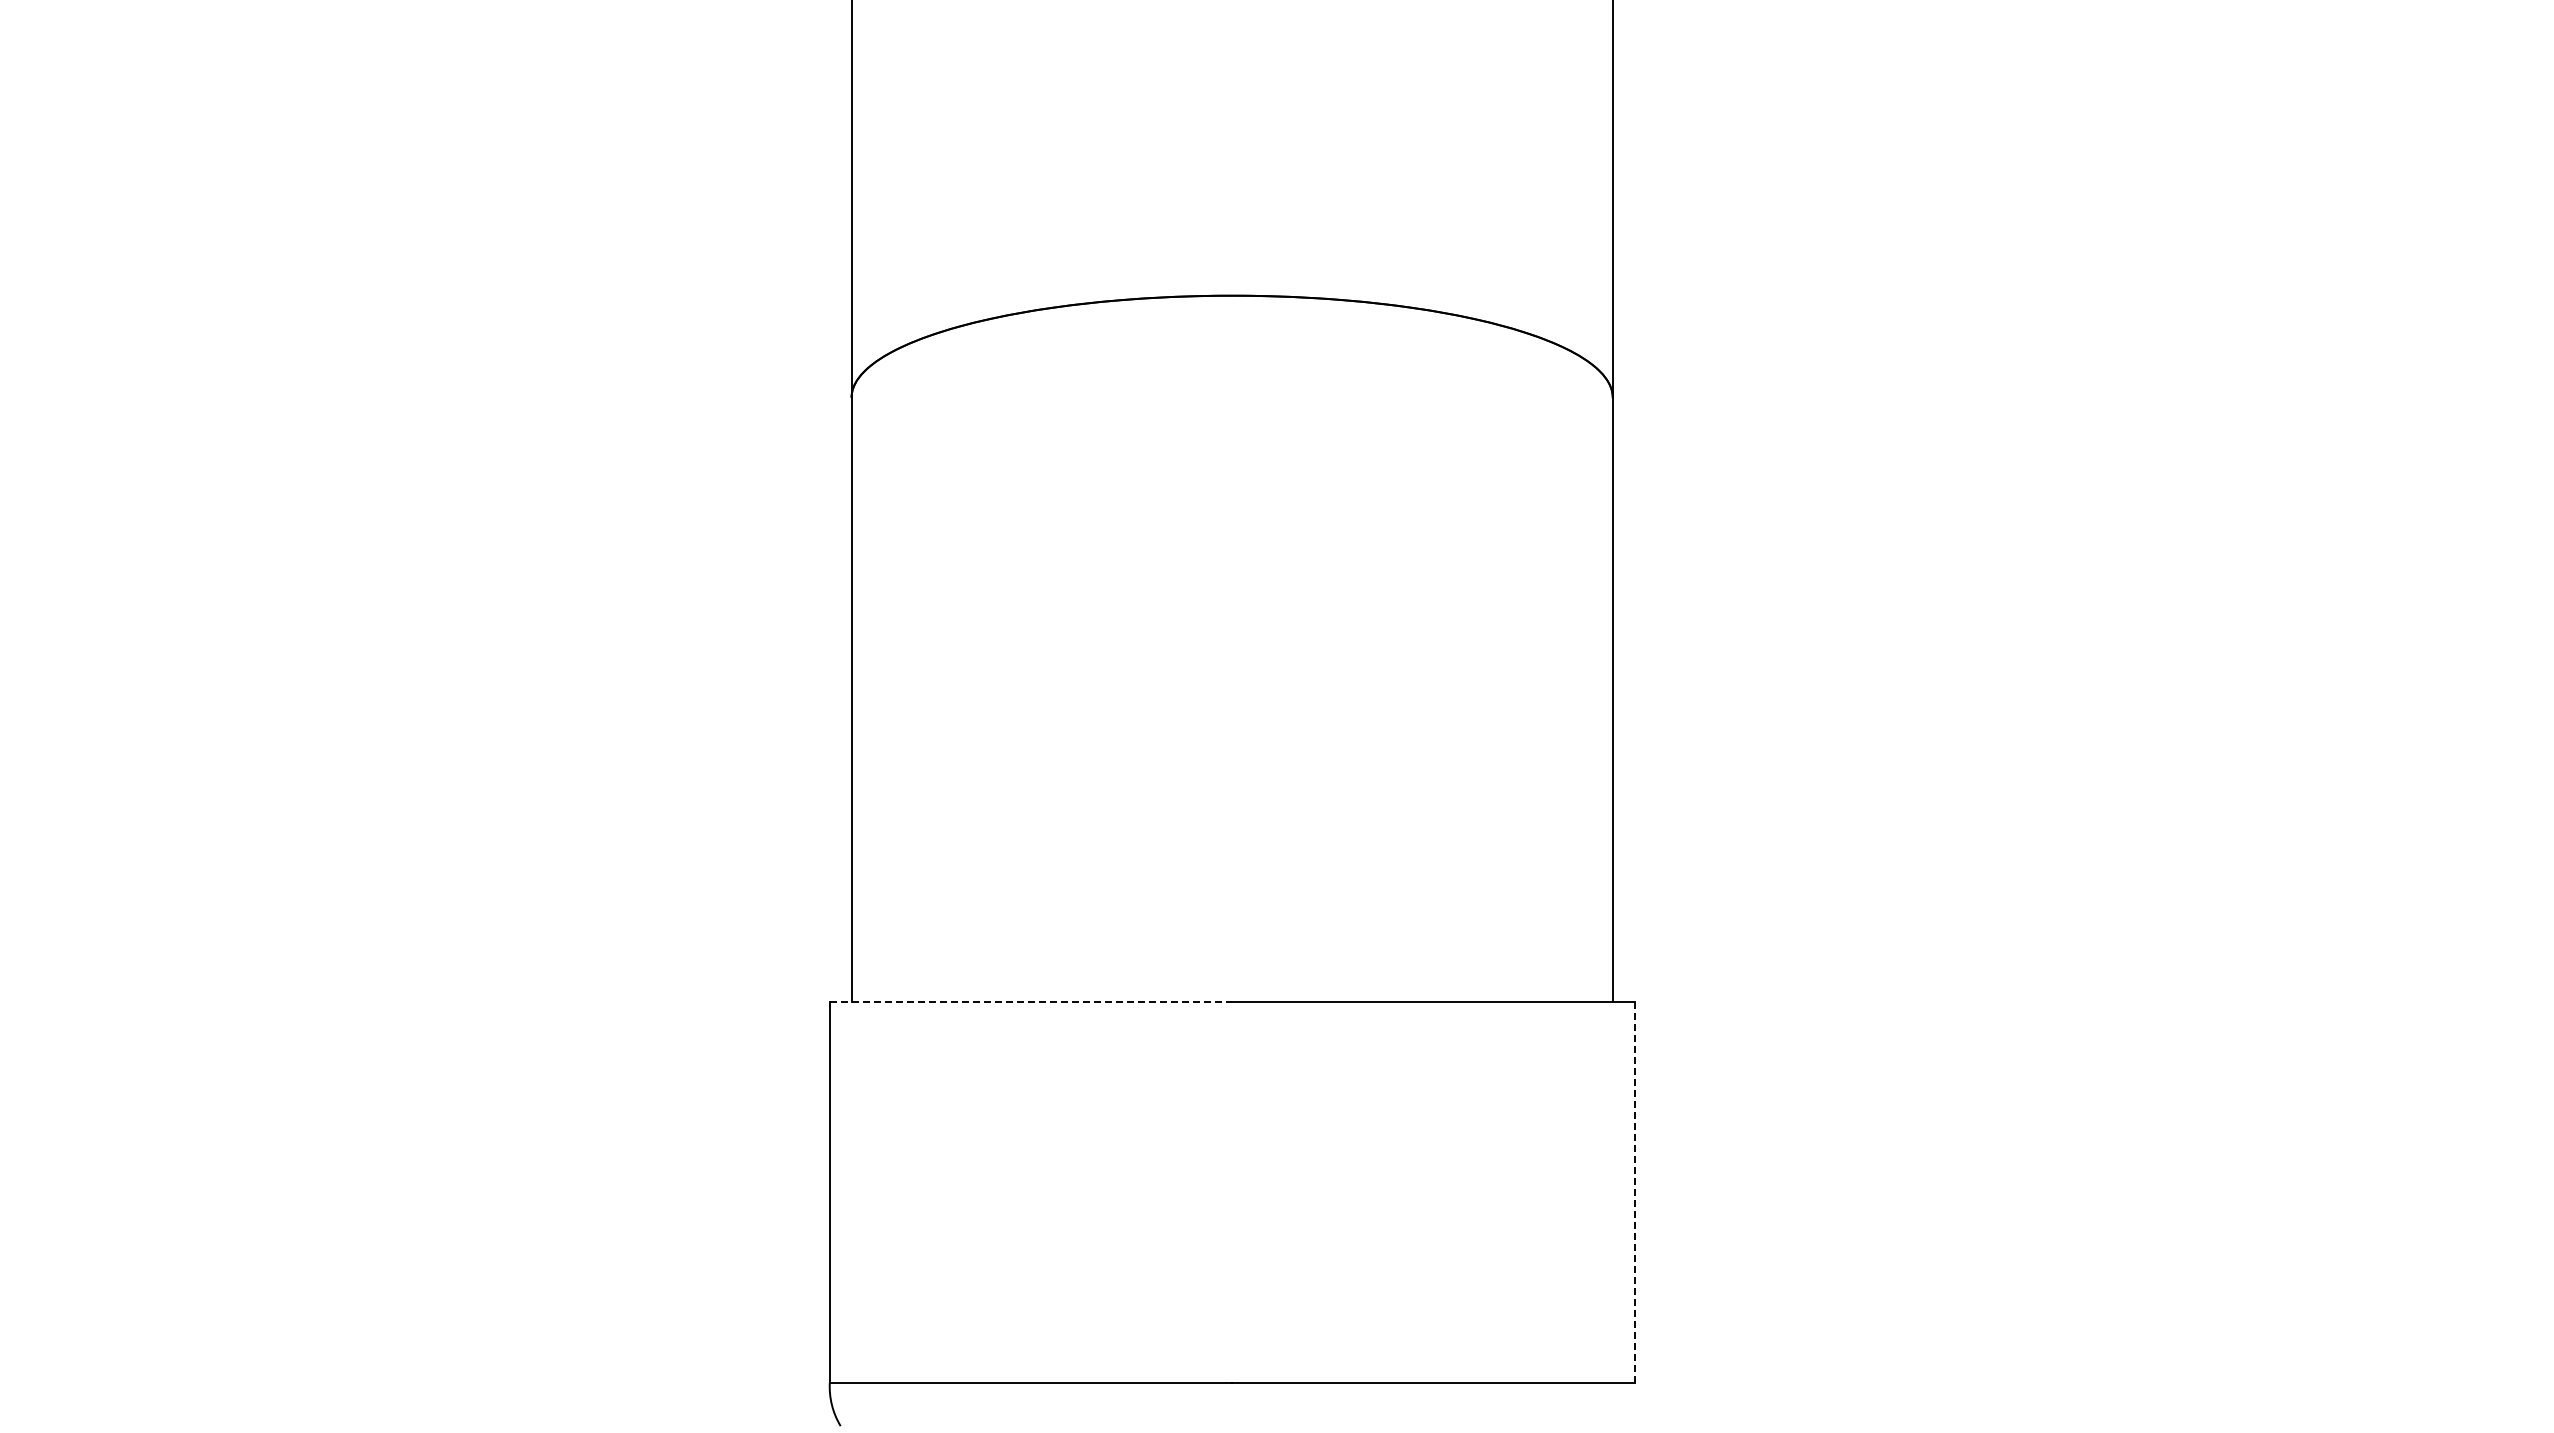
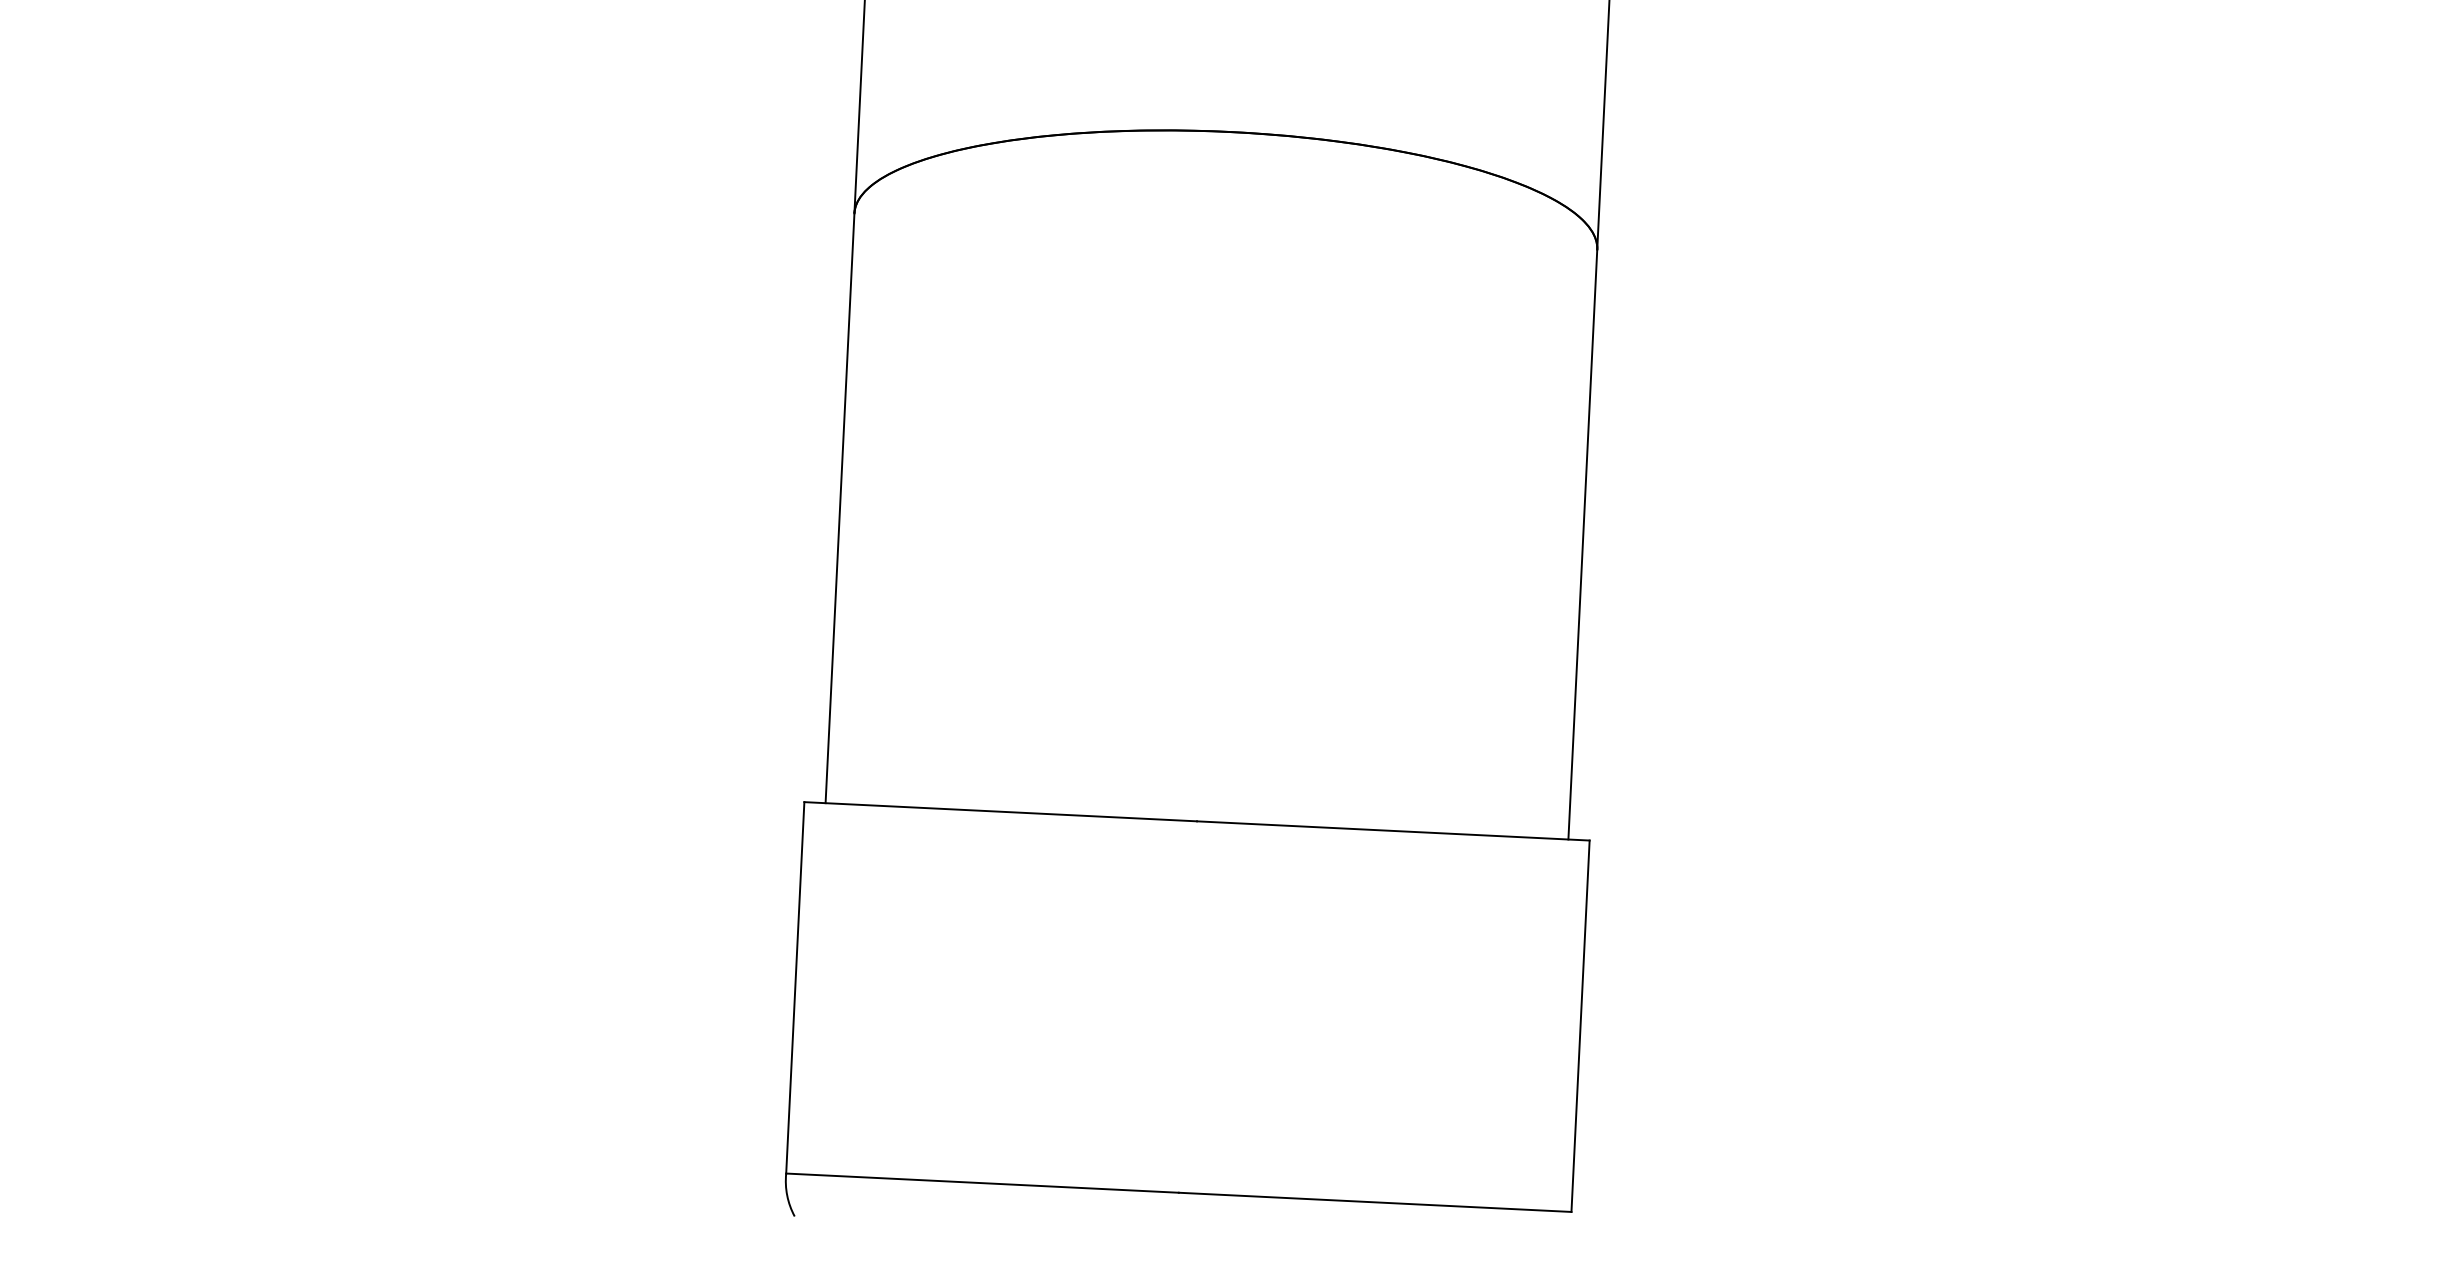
line: (1031, 1002) -> (1001, 812), dashed -> solid
line: (1634, 1191) -> (1580, 1025), dashed -> solid

